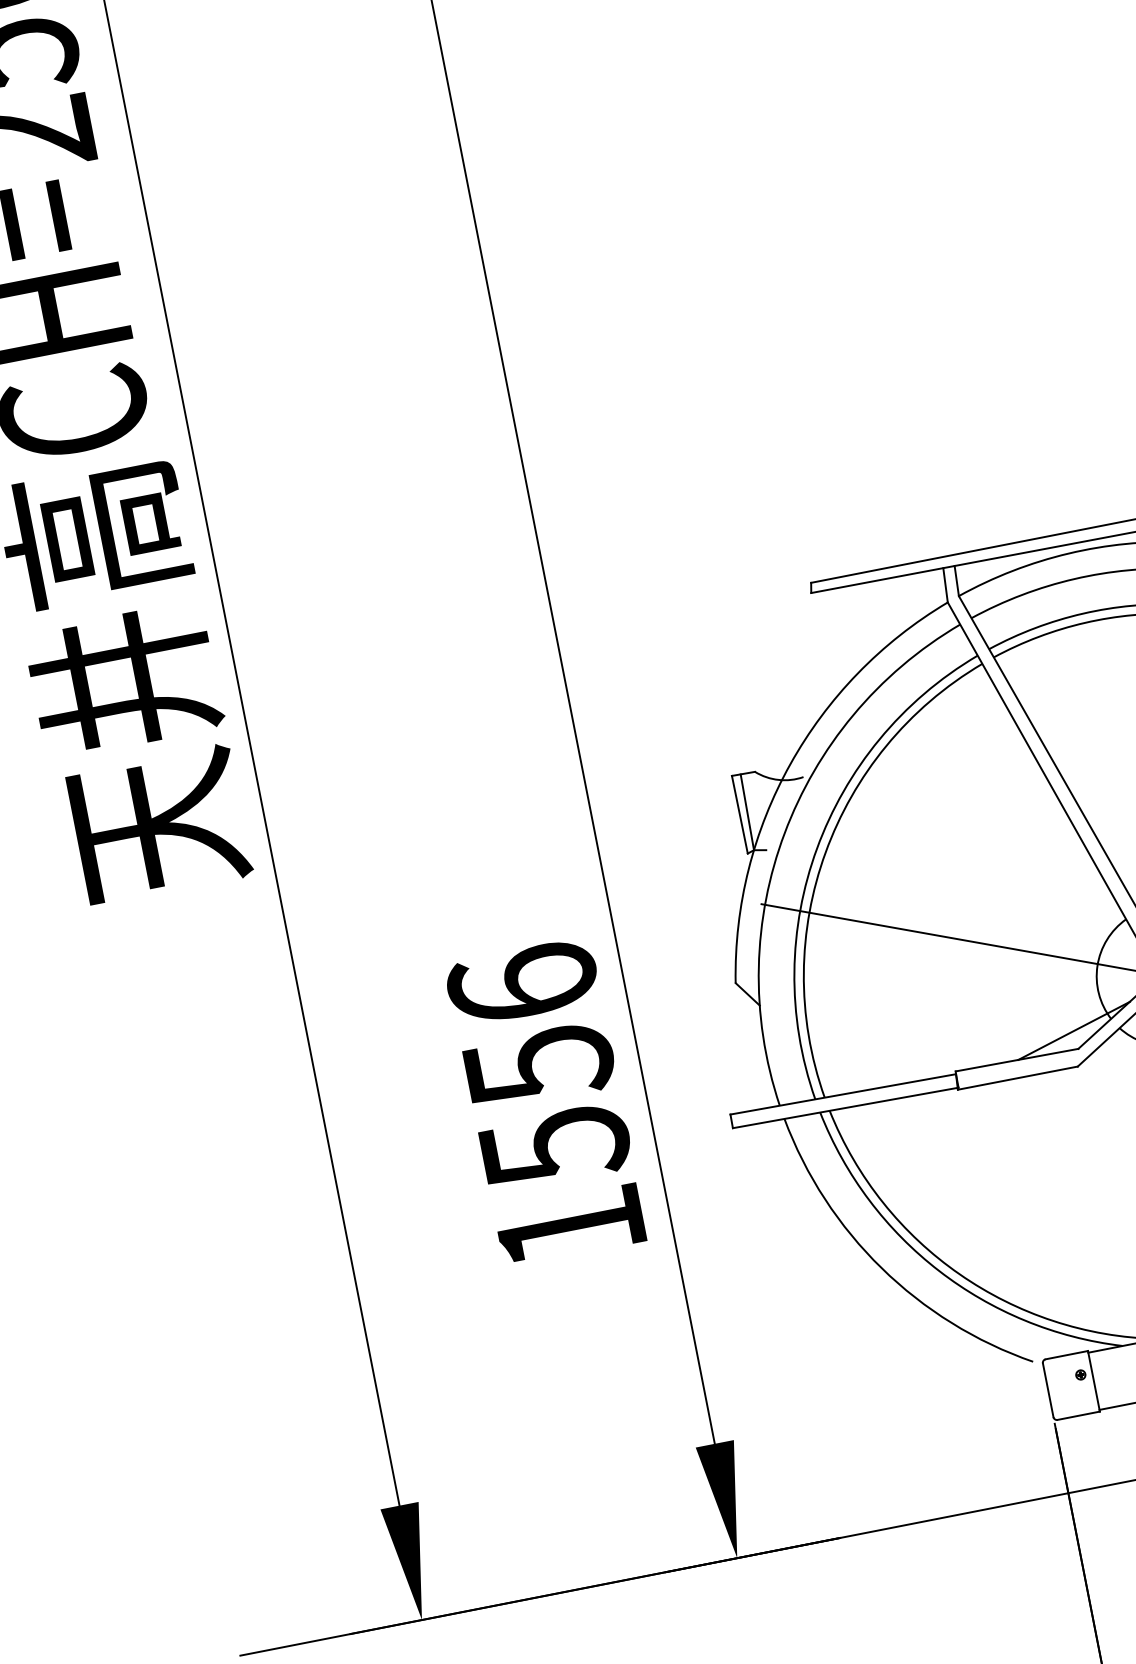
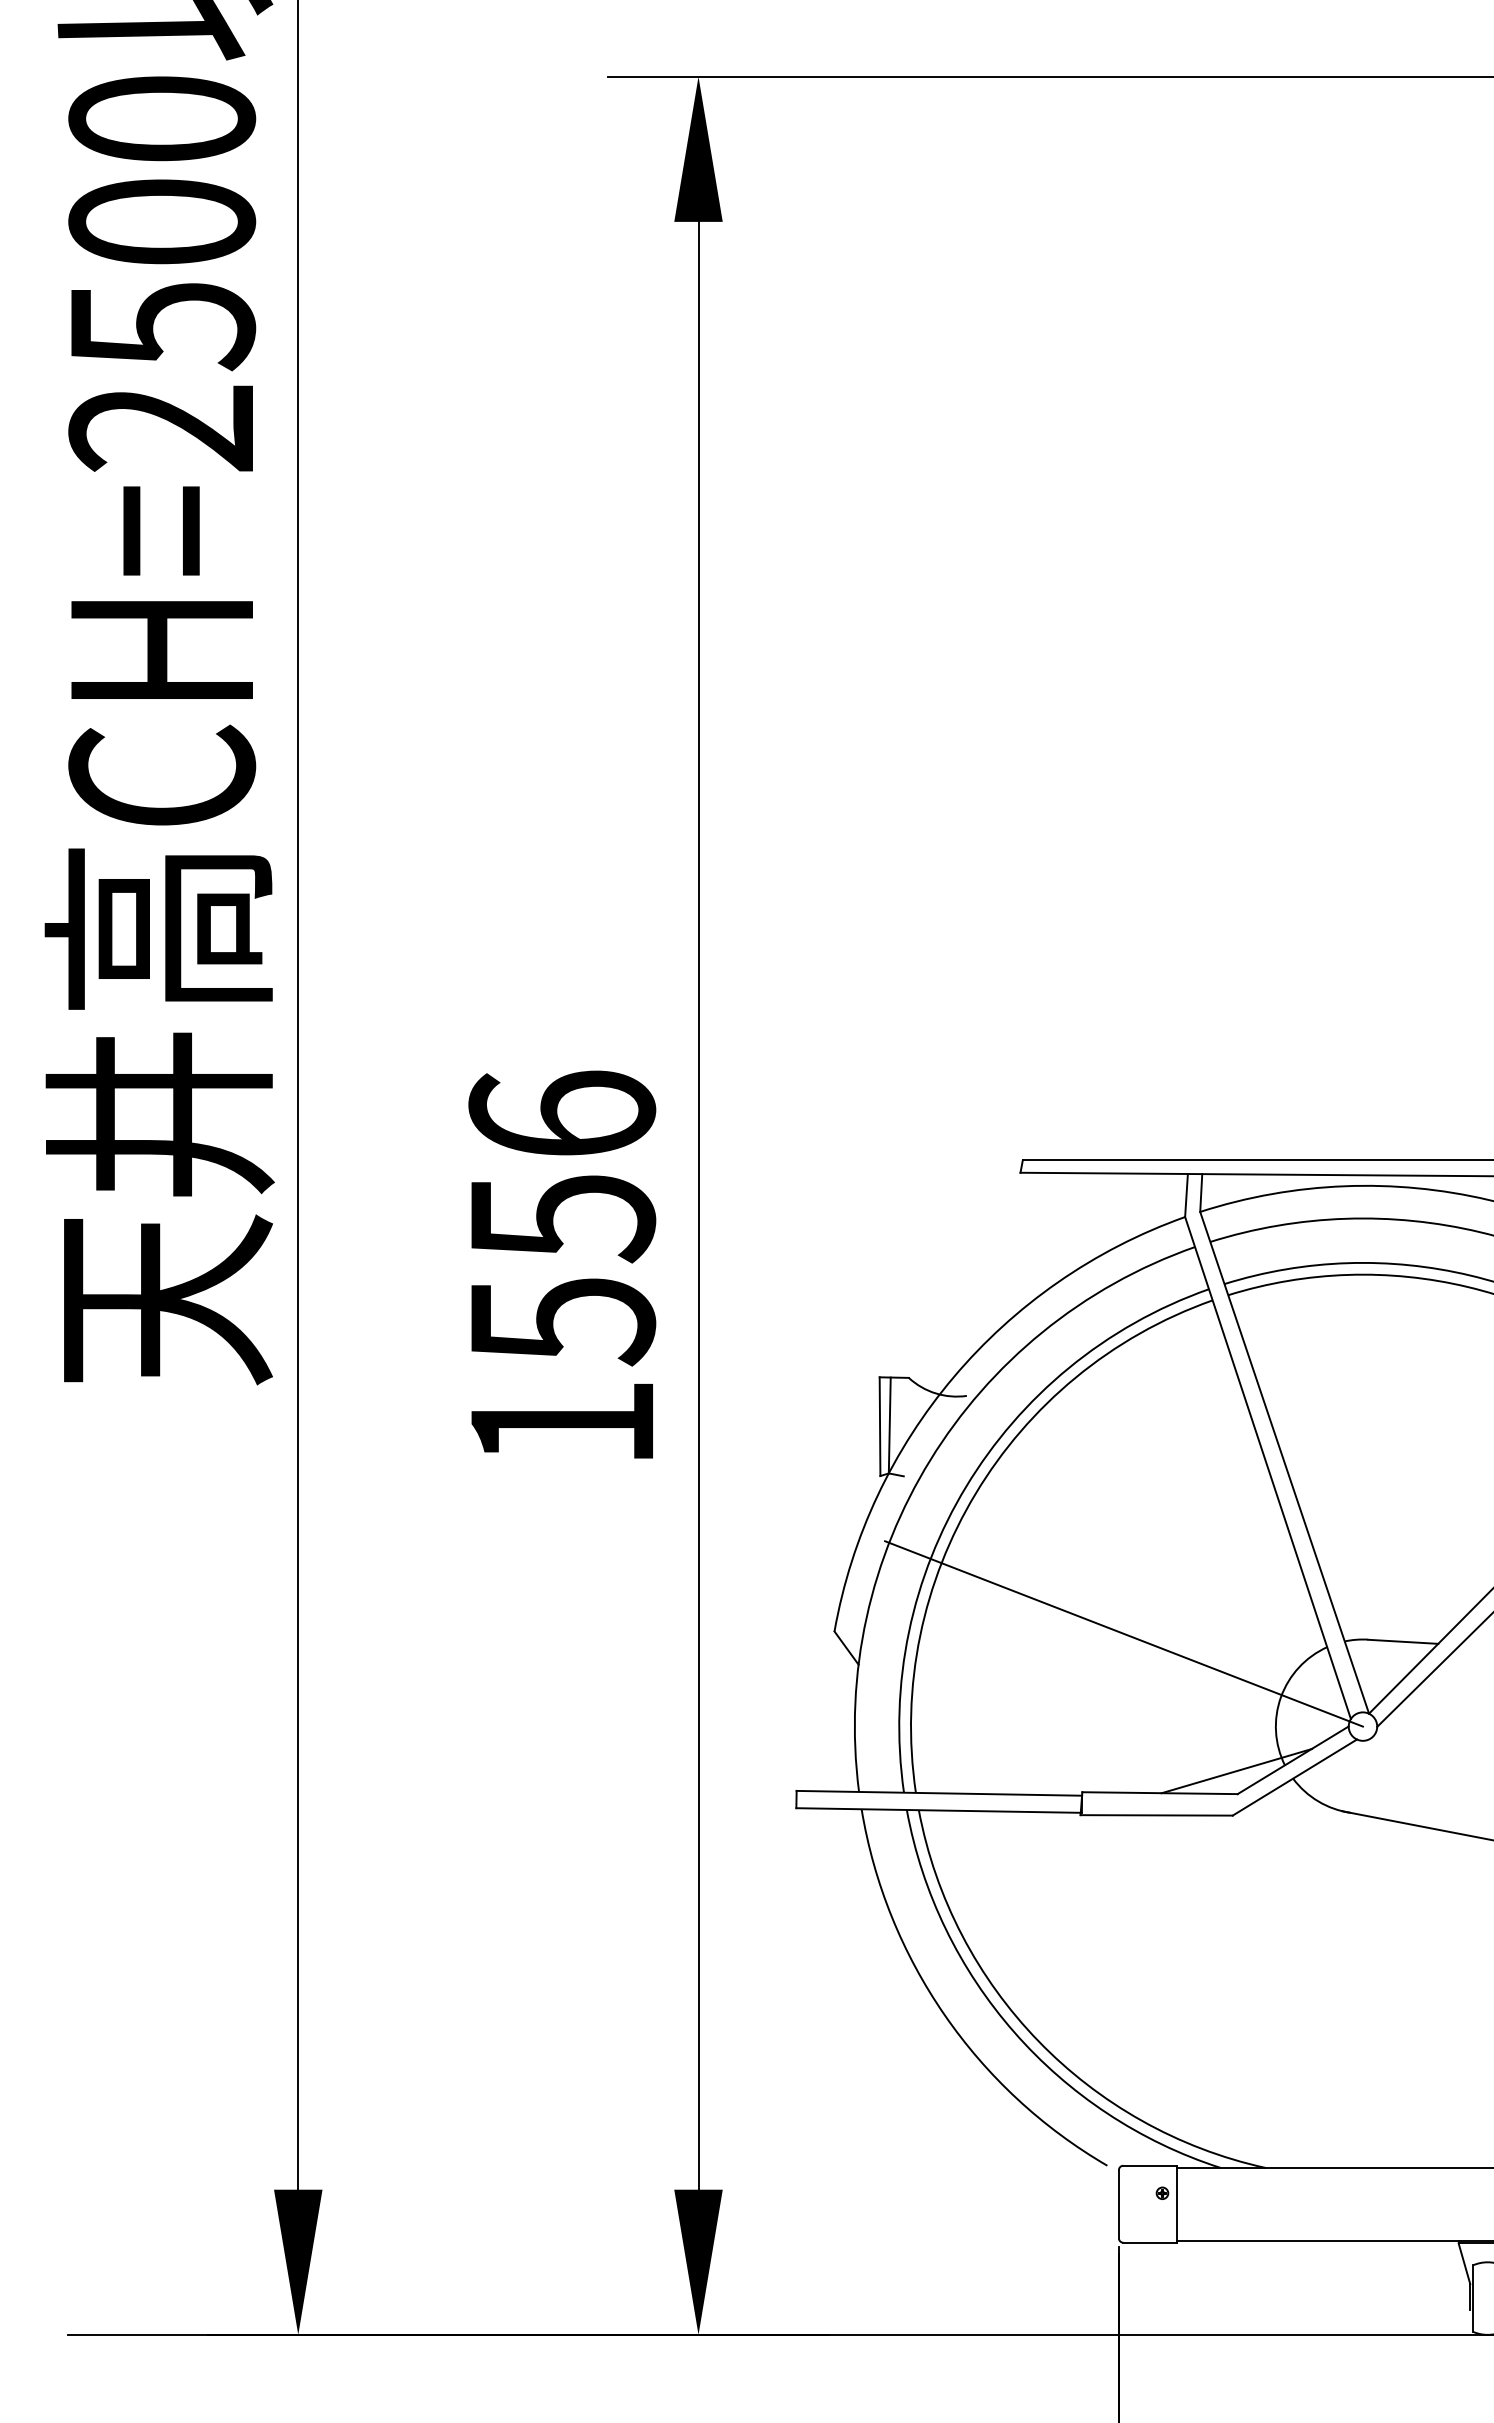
text: (546, 1102) -> (562, 1264), moved

